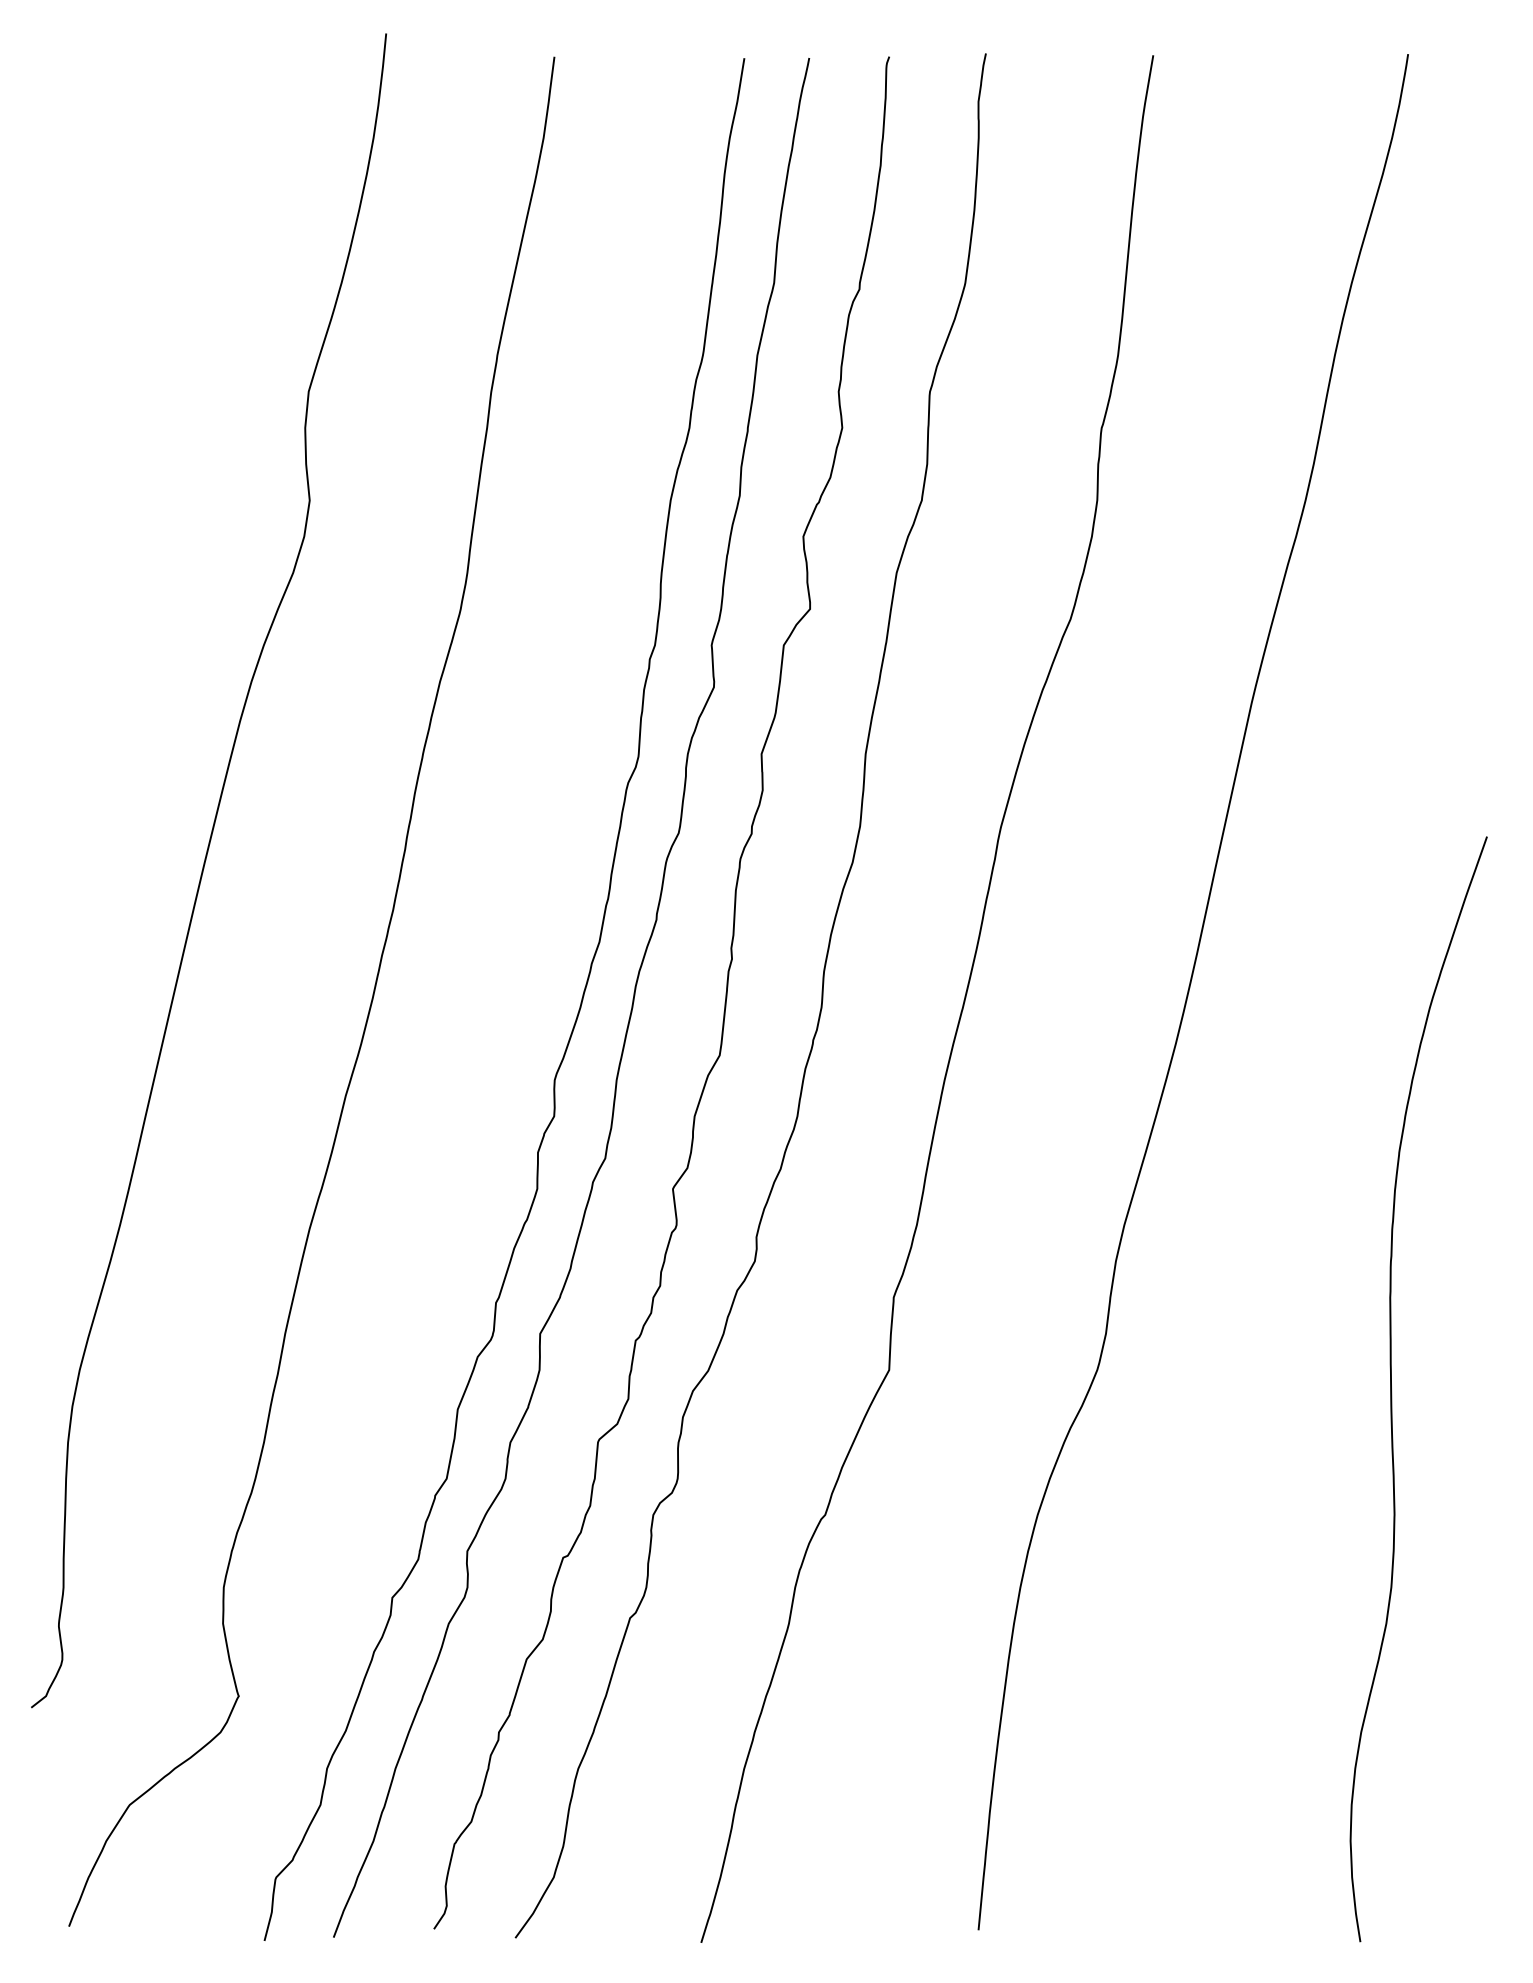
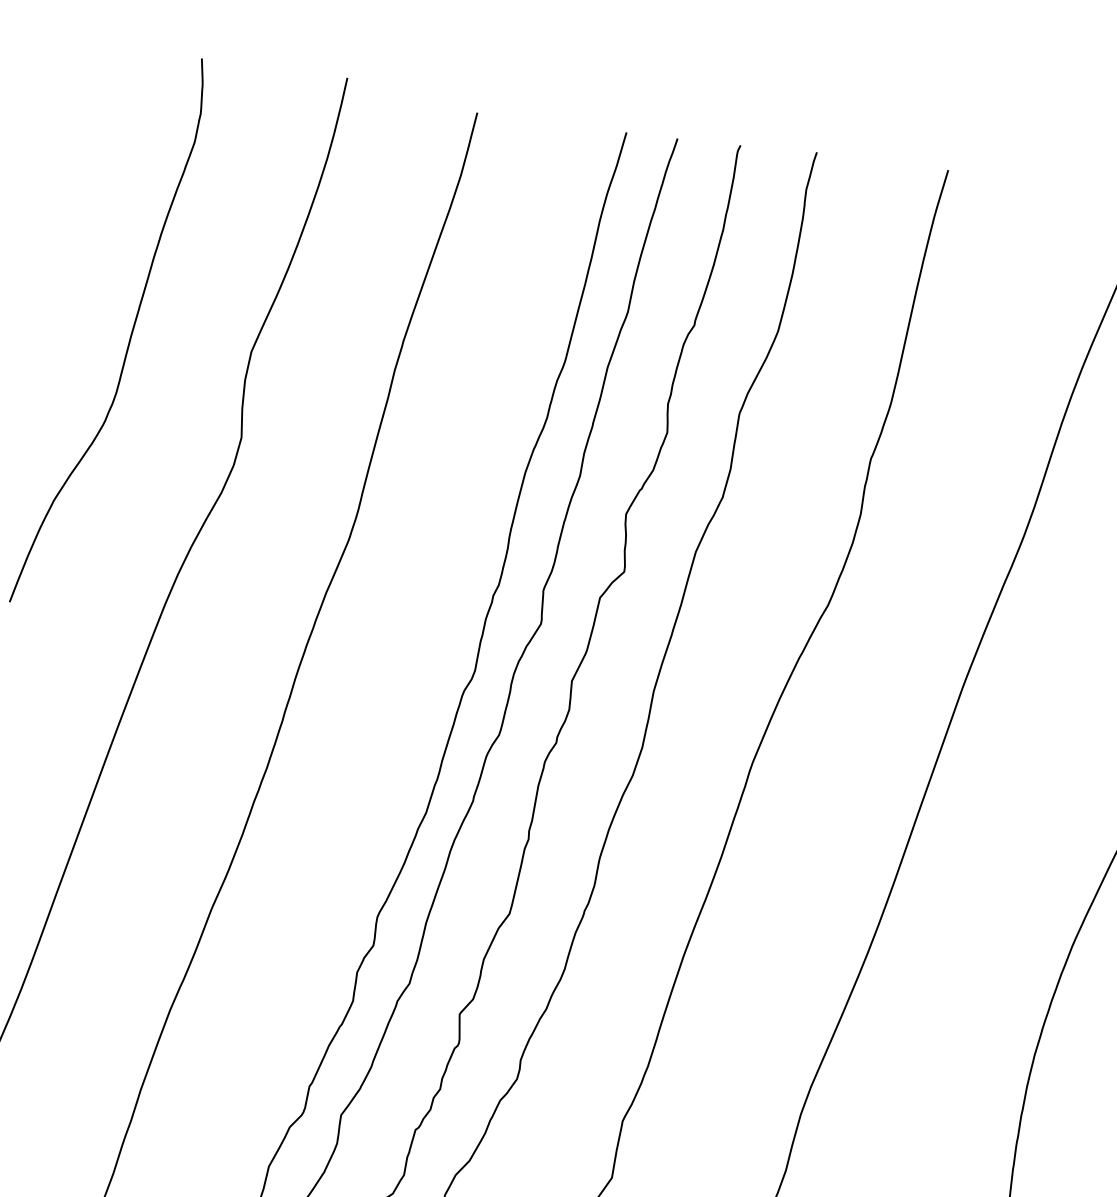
curve: (154, 389) -> (130, 335), added

